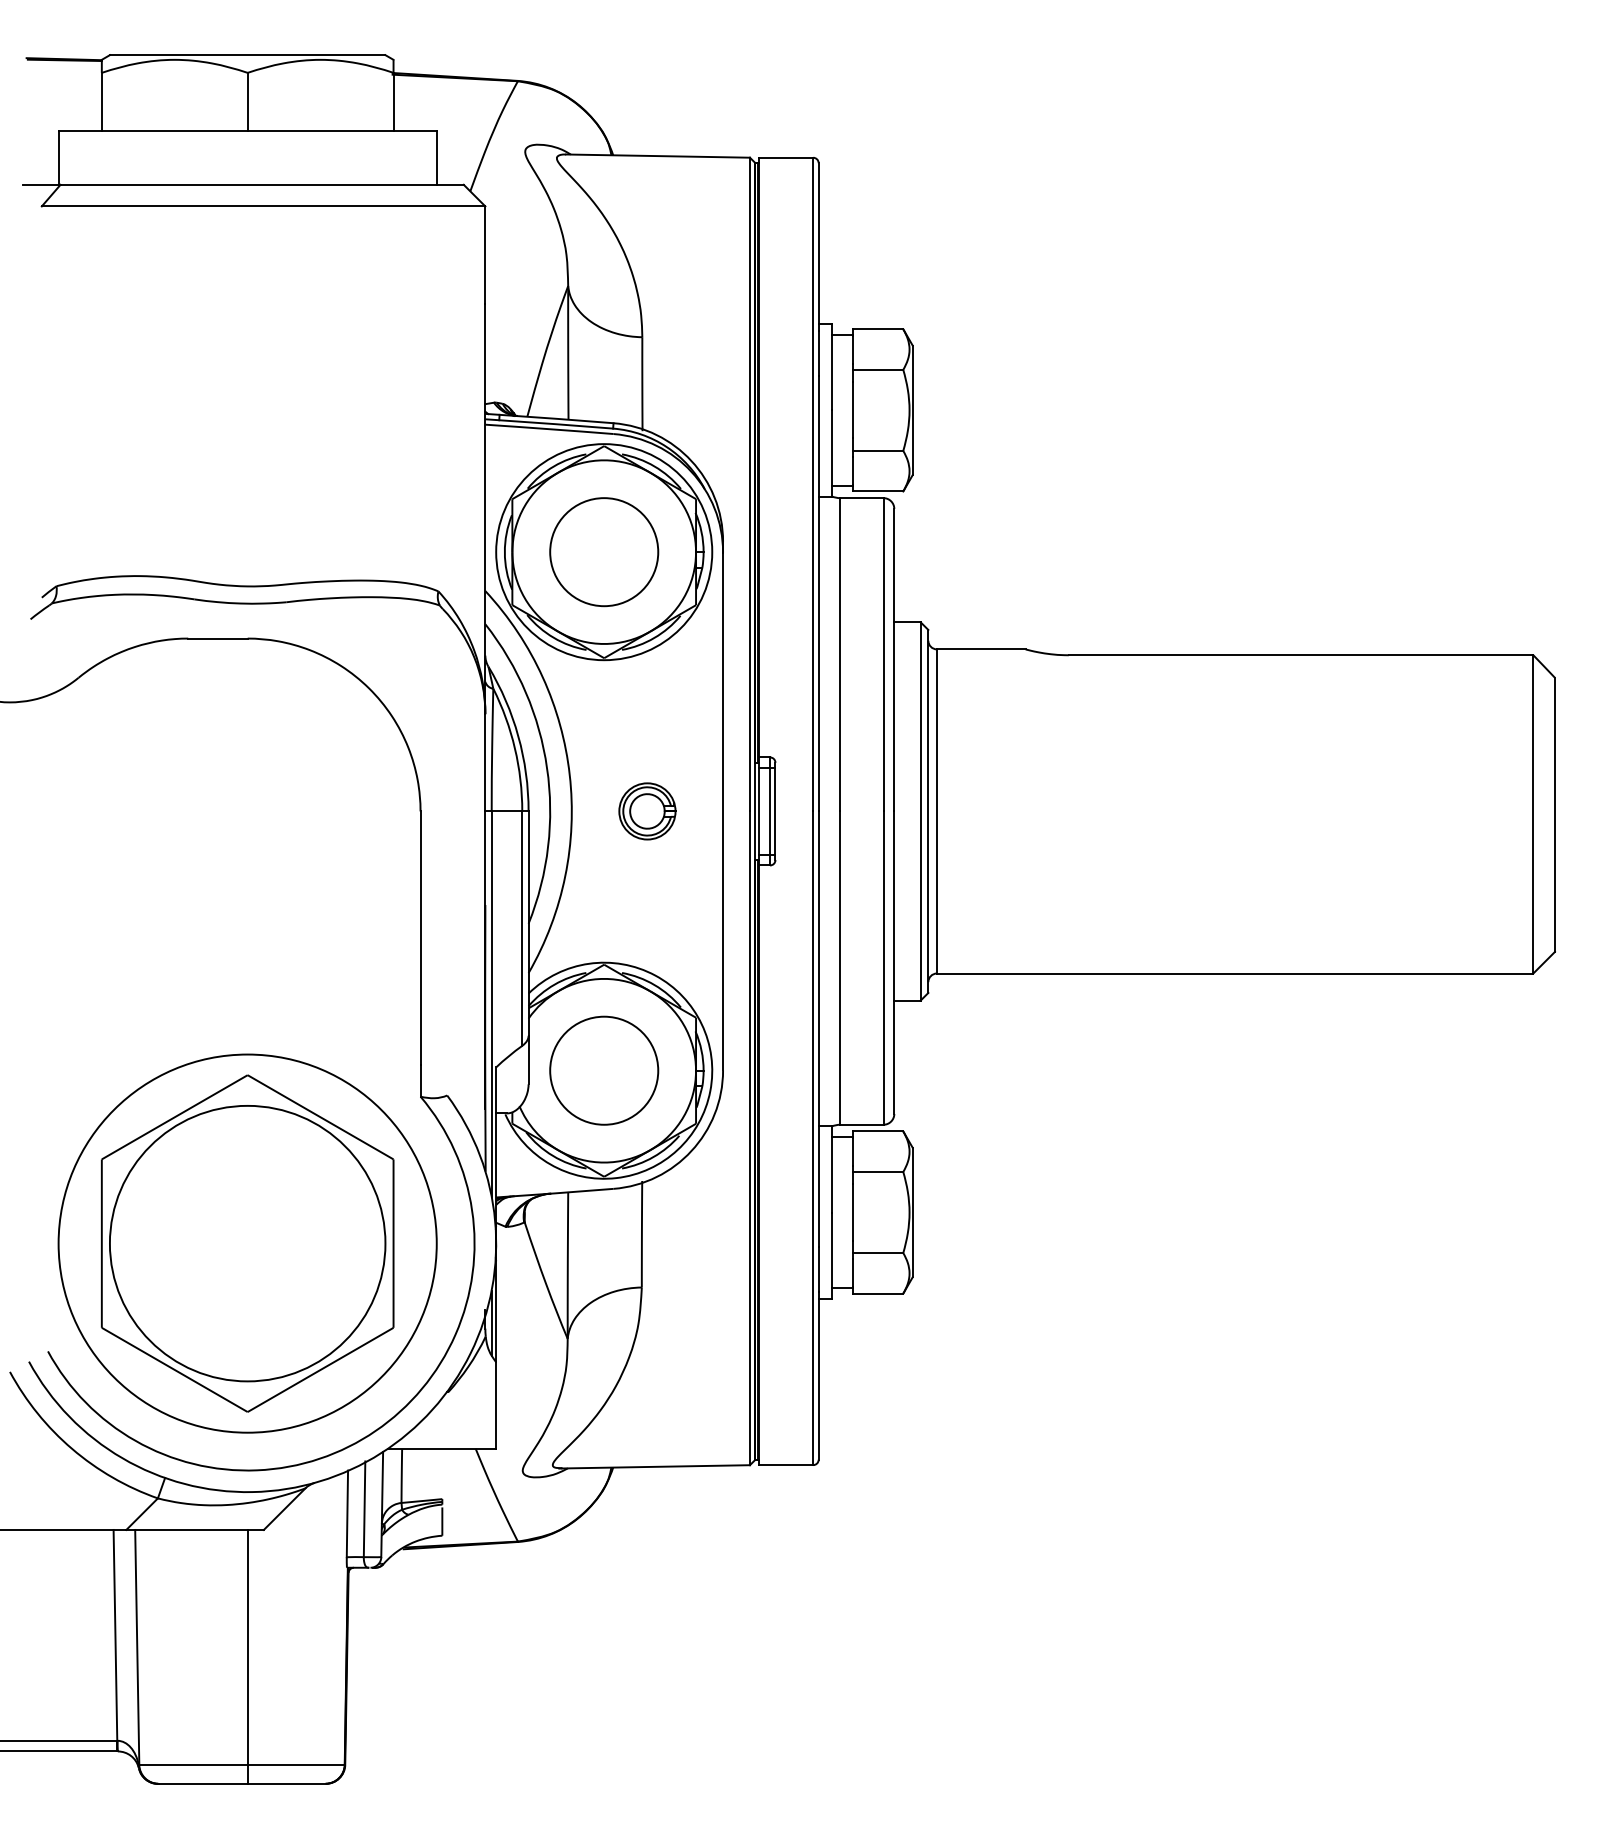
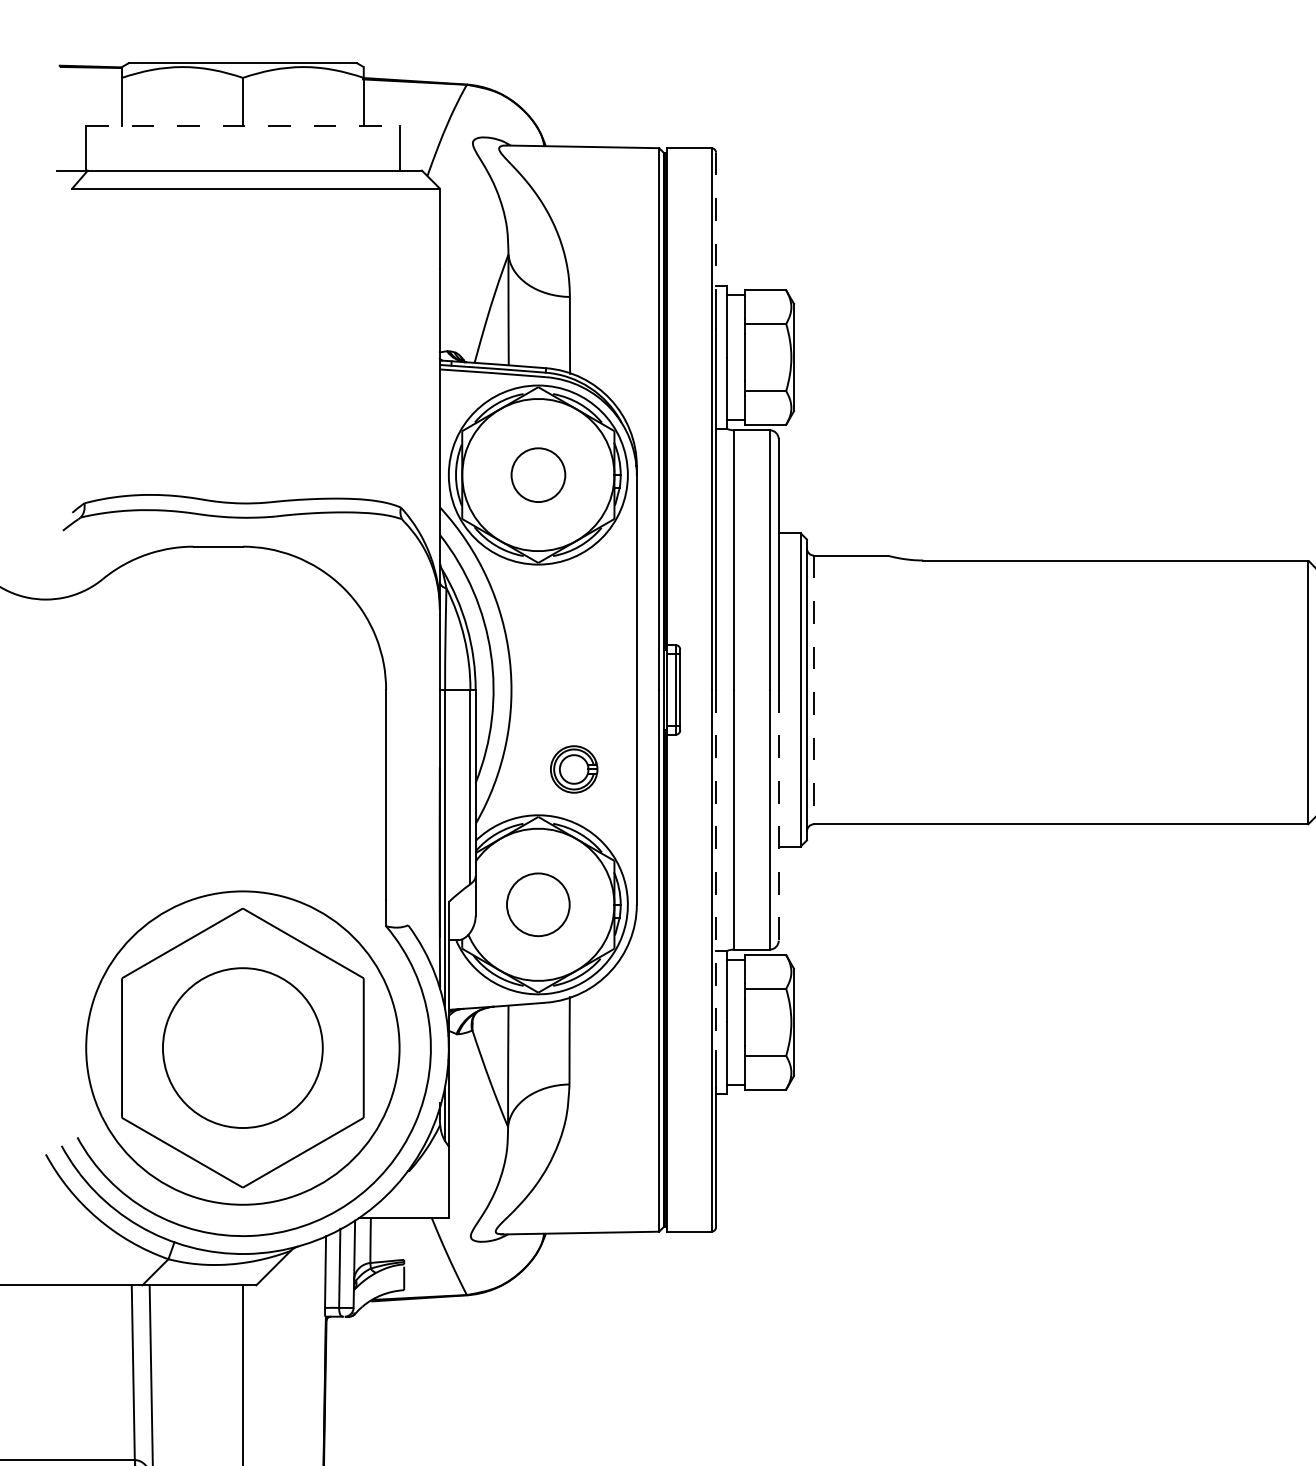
line: (248, 130) -> (243, 125), solid -> dashed
line: (818, 247) -> (715, 222), solid -> dashed
circle: (604, 552) -> (538, 475), size x0.6
part: (647, 811) -> (574, 769), moved
line: (936, 811) -> (813, 689), solid -> dashed
line: (894, 963) -> (778, 815), solid -> dashed
line: (818, 1028) -> (715, 869), solid -> dashed
circle: (604, 1070) -> (538, 904), size x0.7
circle: (247, 1243) -> (242, 1047), size x0.7

